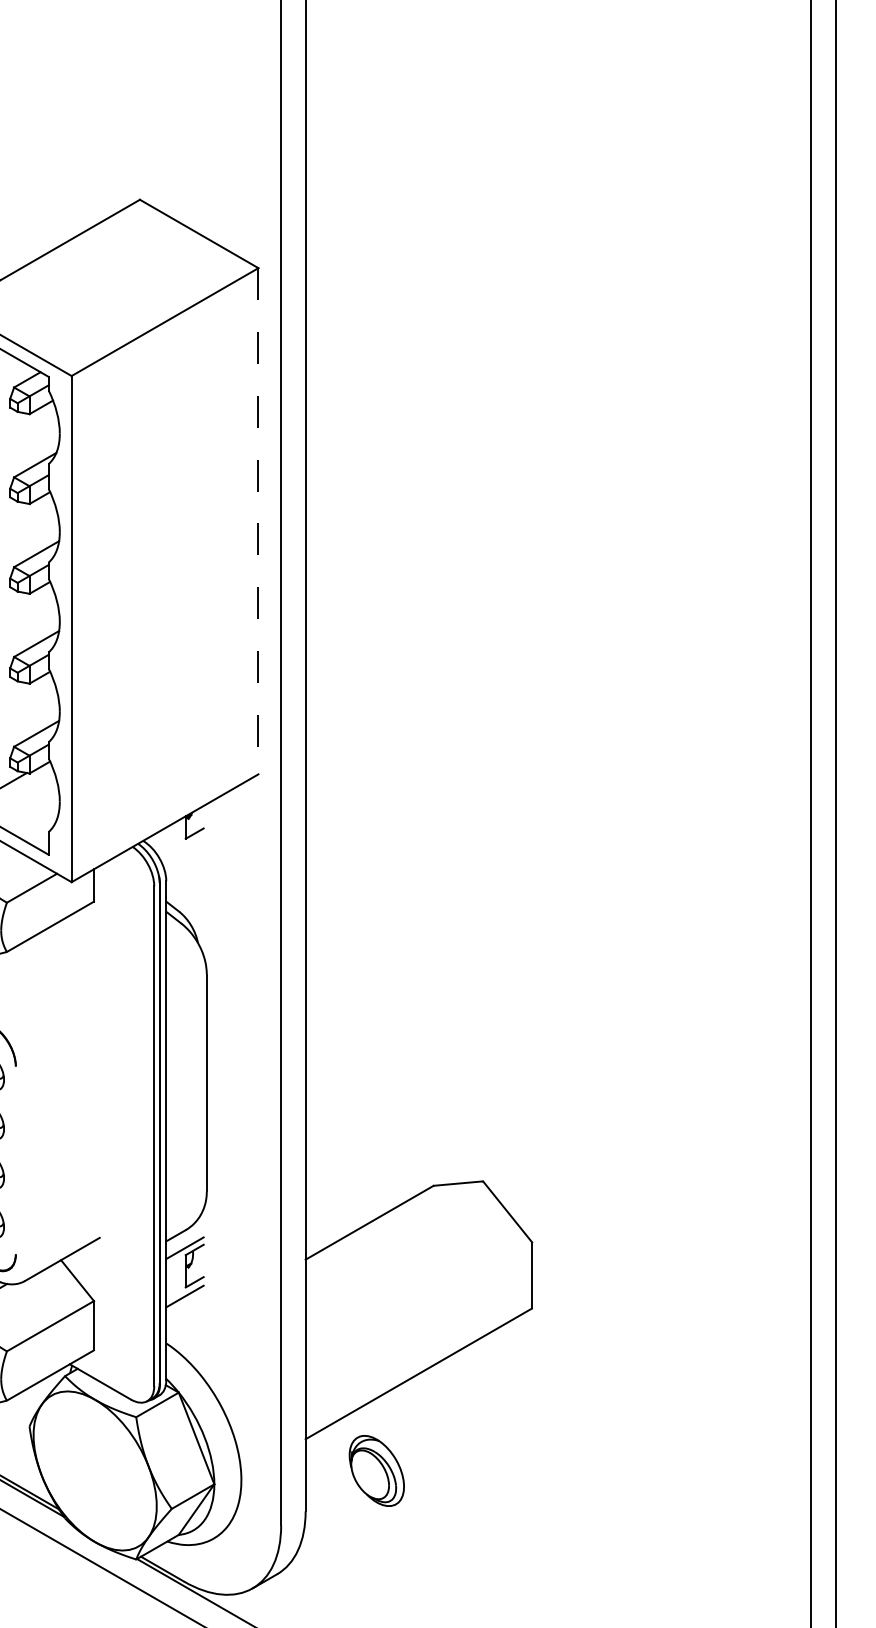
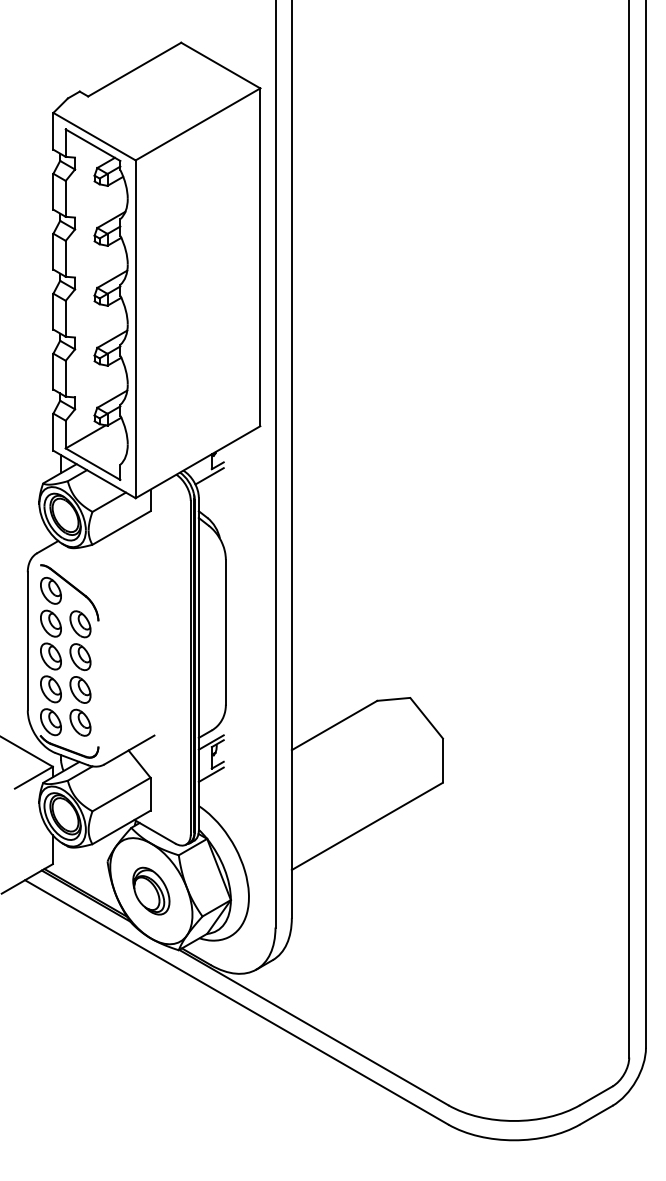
line: (258, 521) -> (260, 257), dashed -> solid
line: (182, 849) -> (209, 476), added
part: (377, 1469) -> (151, 890), moved

